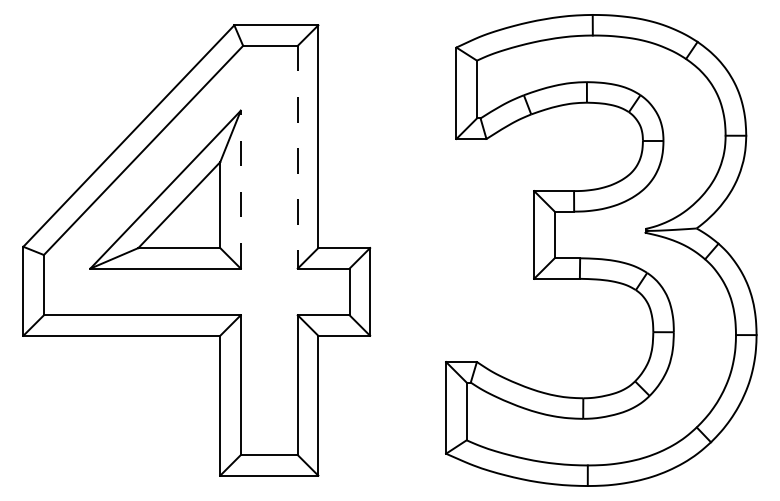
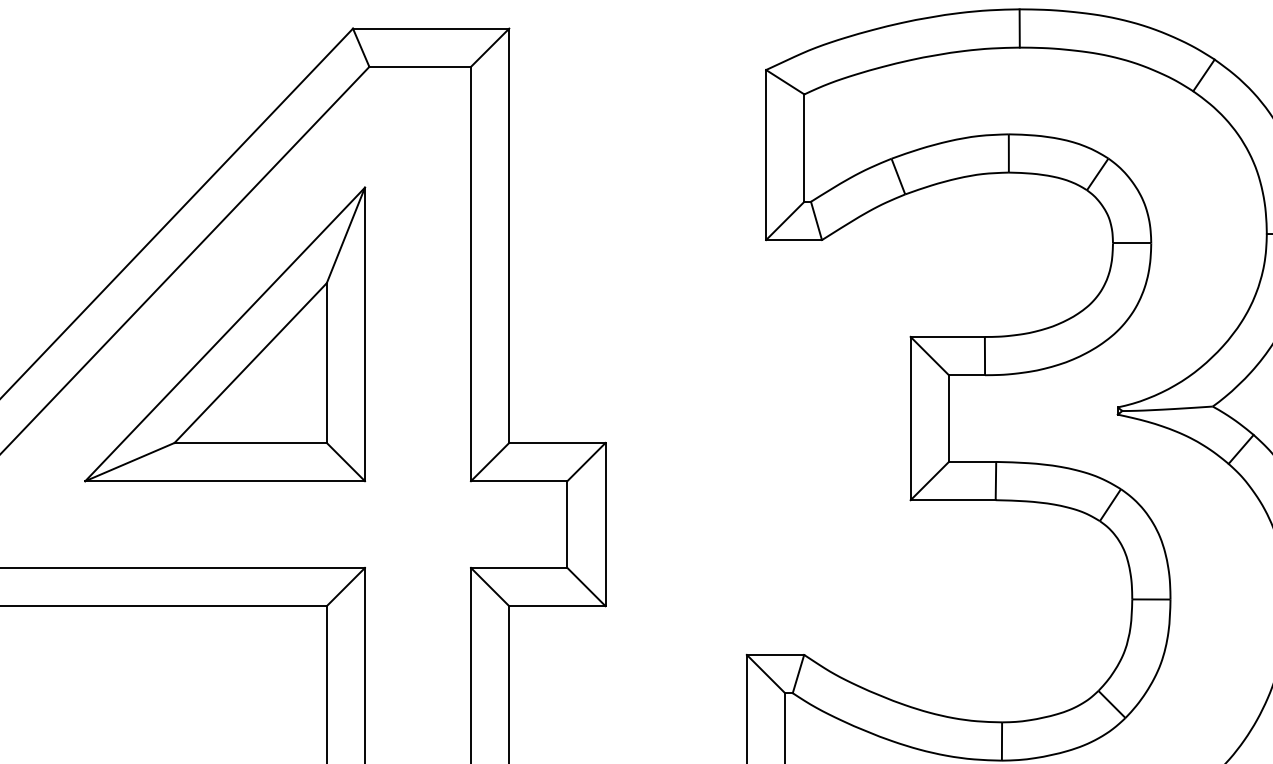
line: (297, 157) -> (470, 274), dashed -> solid
line: (240, 189) -> (364, 334), dashed -> solid

